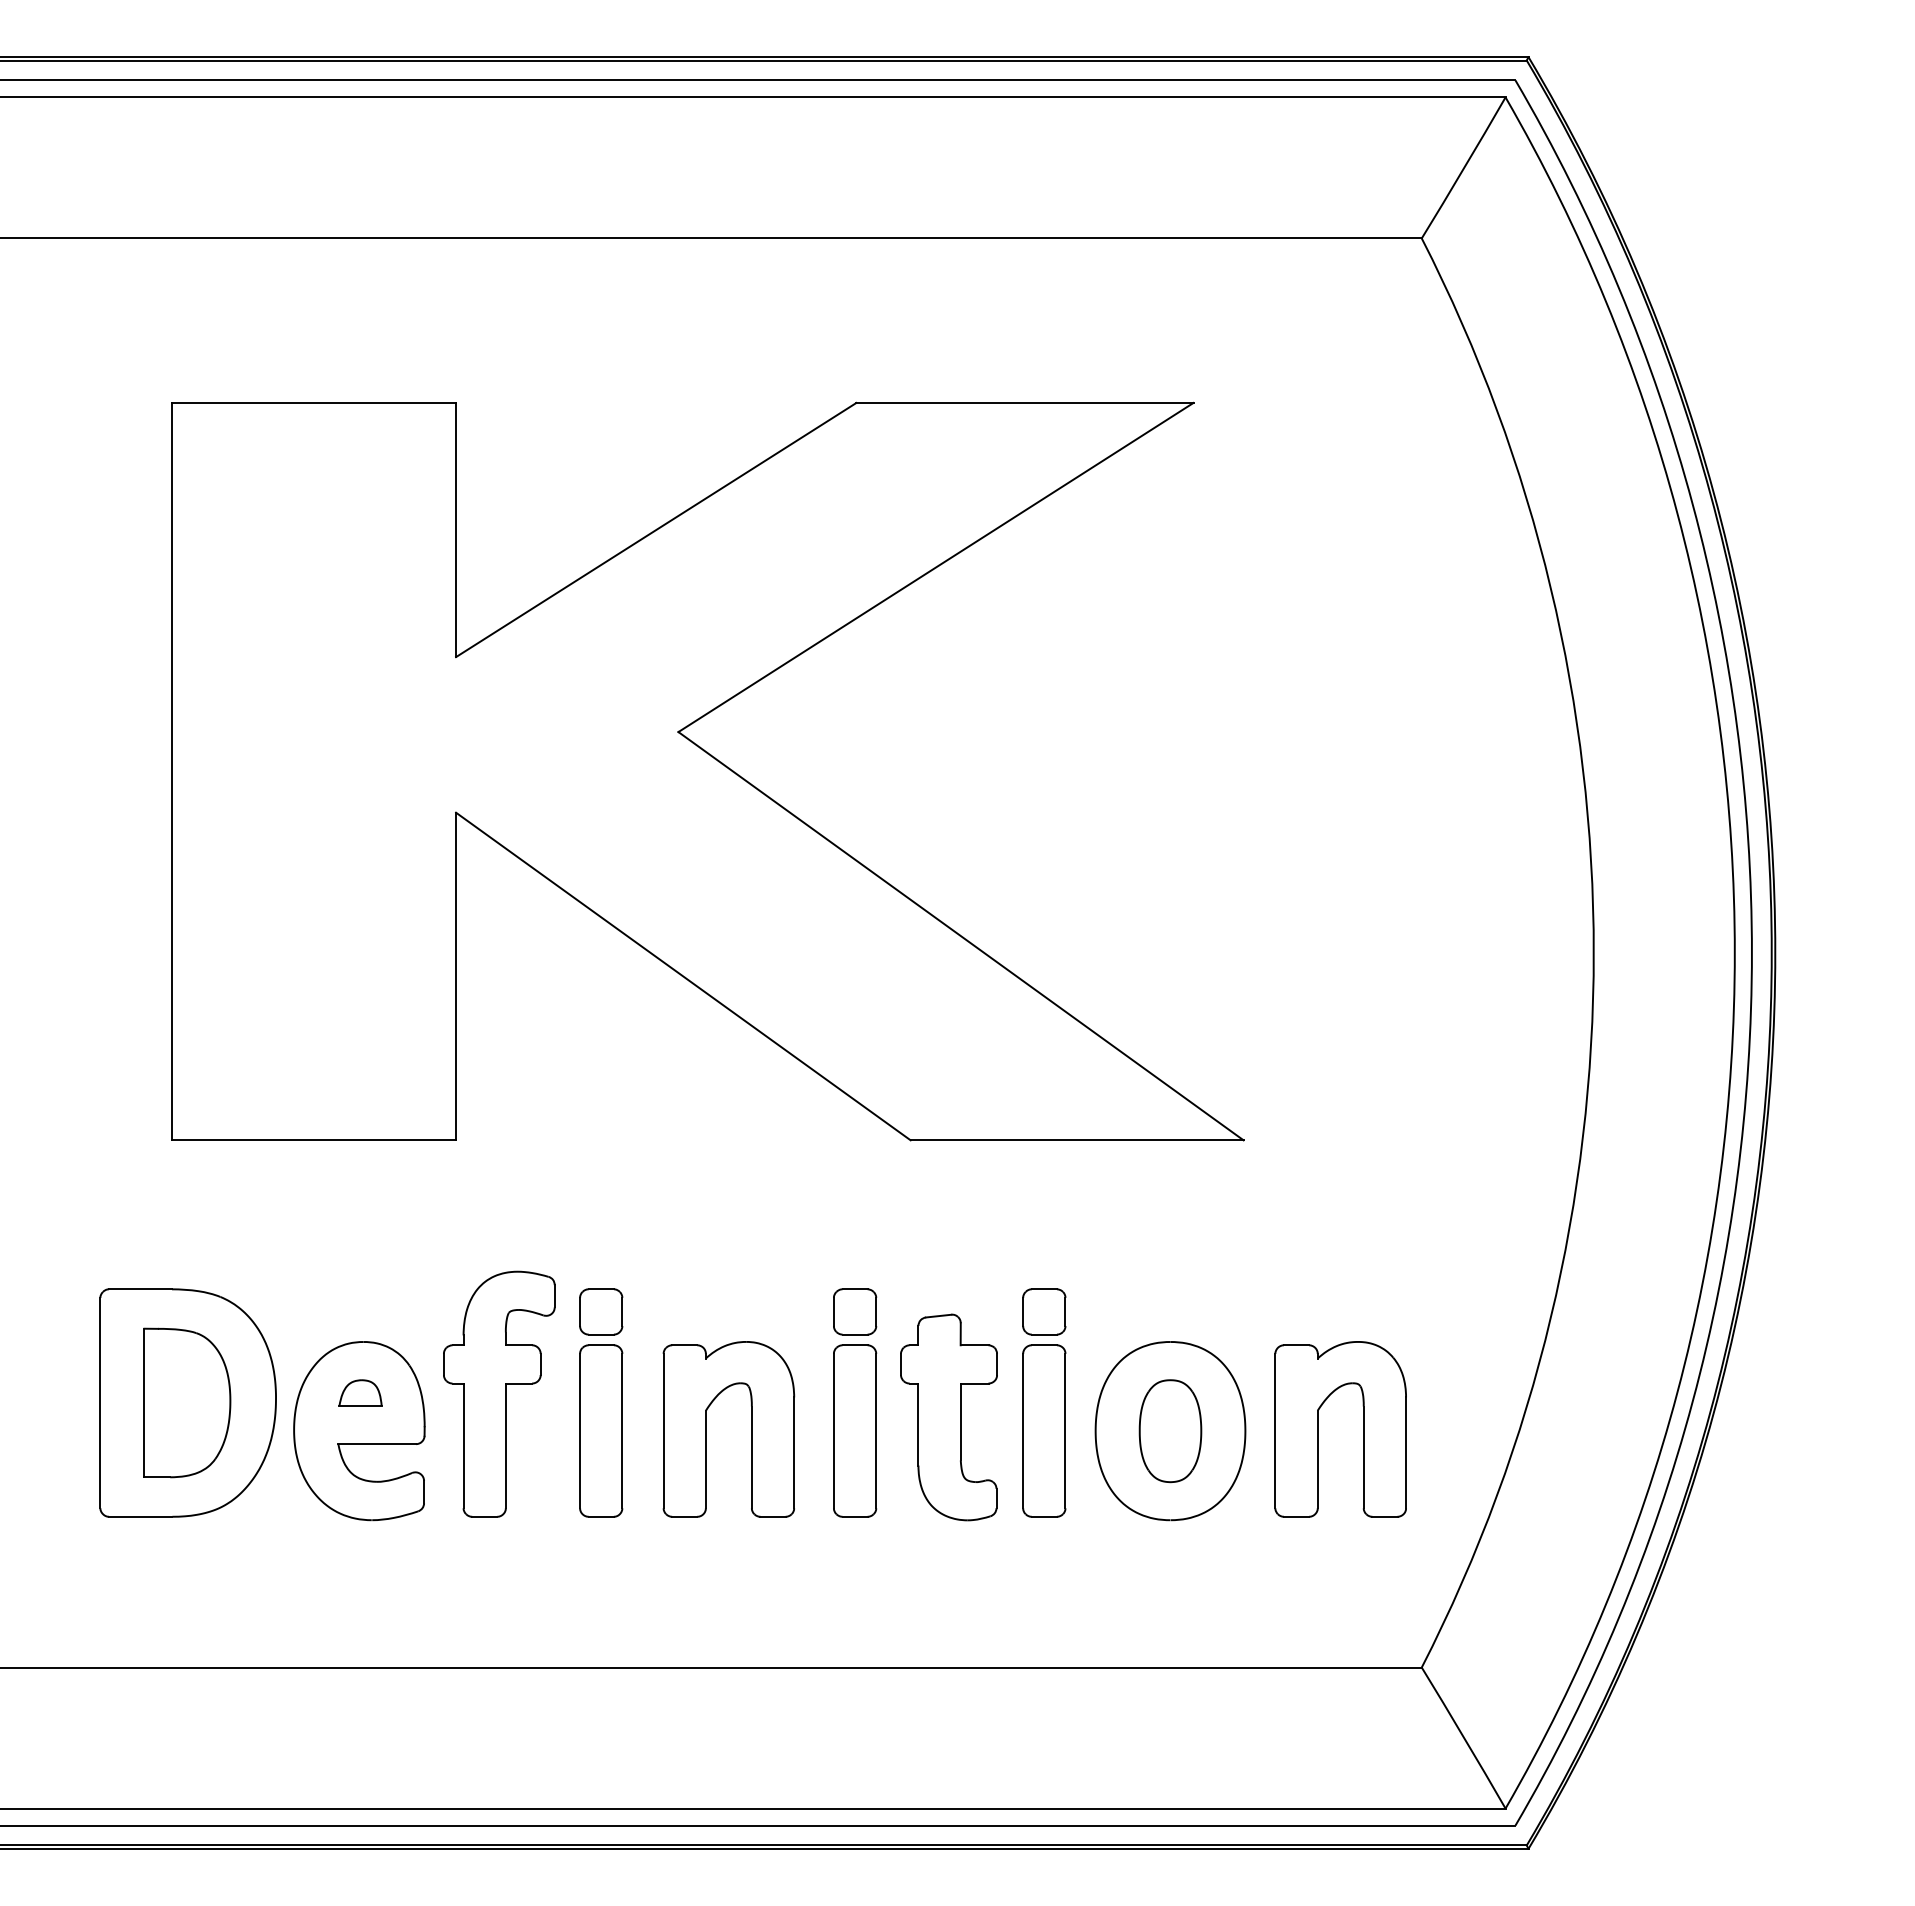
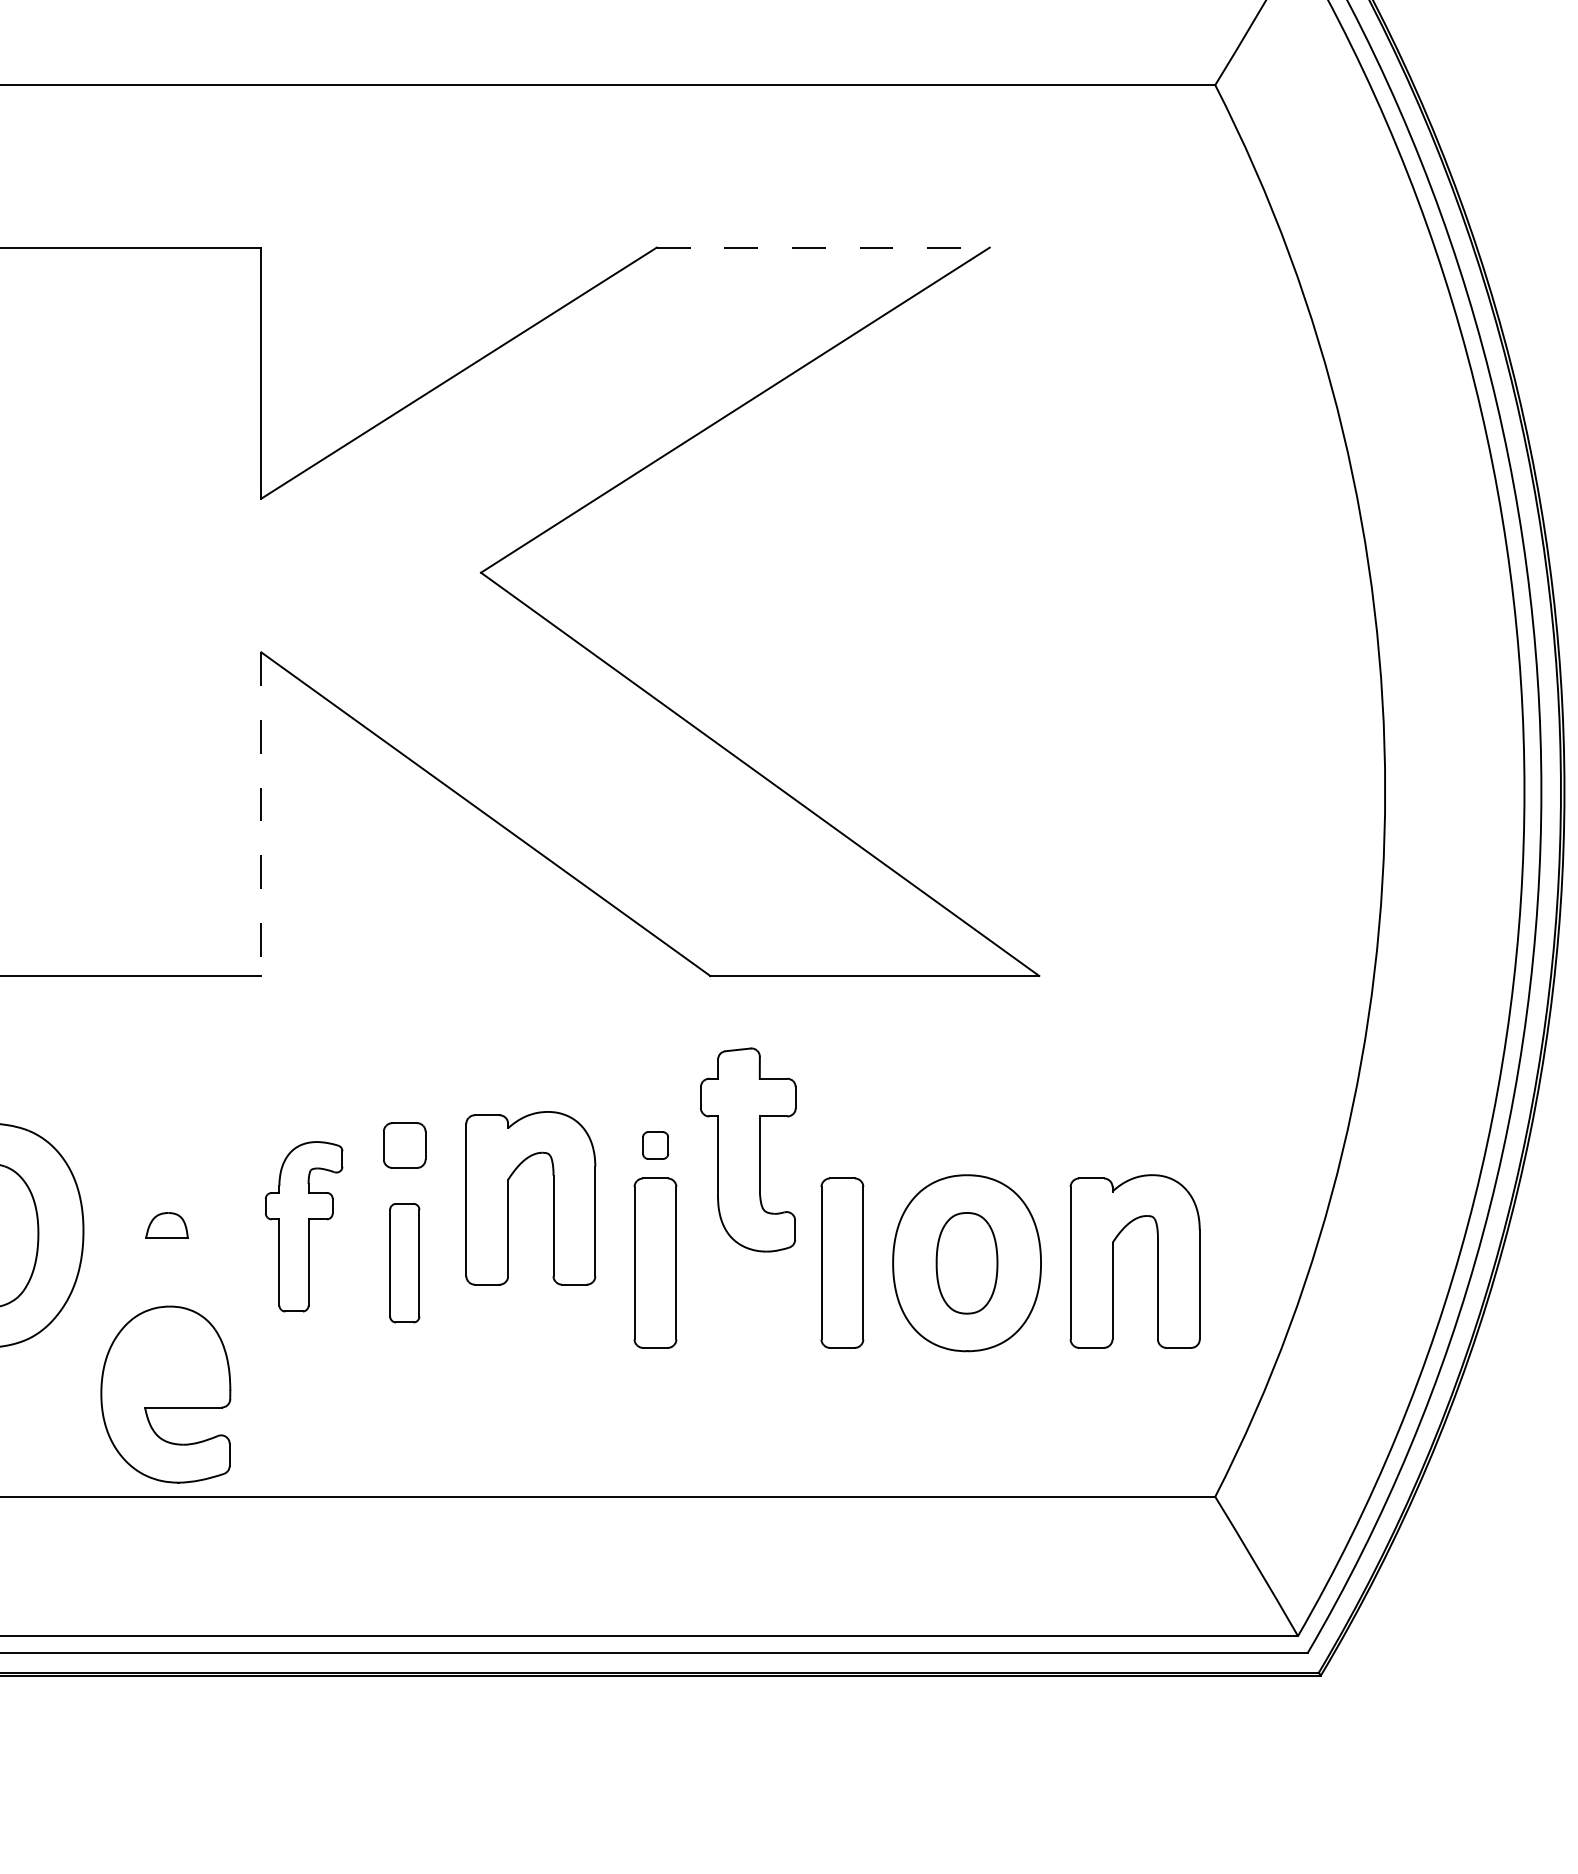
line: (1024, 402) -> (822, 247), solid -> dashed
line: (456, 976) -> (261, 814), solid -> dashed
part: (855, 1311) -> (655, 1145), size x0.6
part: (1044, 1311) -> (842, 1145), removed
part: (499, 1393) -> (304, 1226), size x0.7
part: (948, 1417) -> (747, 1150), moved
part: (706, 1429) -> (508, 1198), moved
part: (601, 1430) -> (404, 1262), size x0.7
part: (359, 1431) -> (165, 1395), moved

